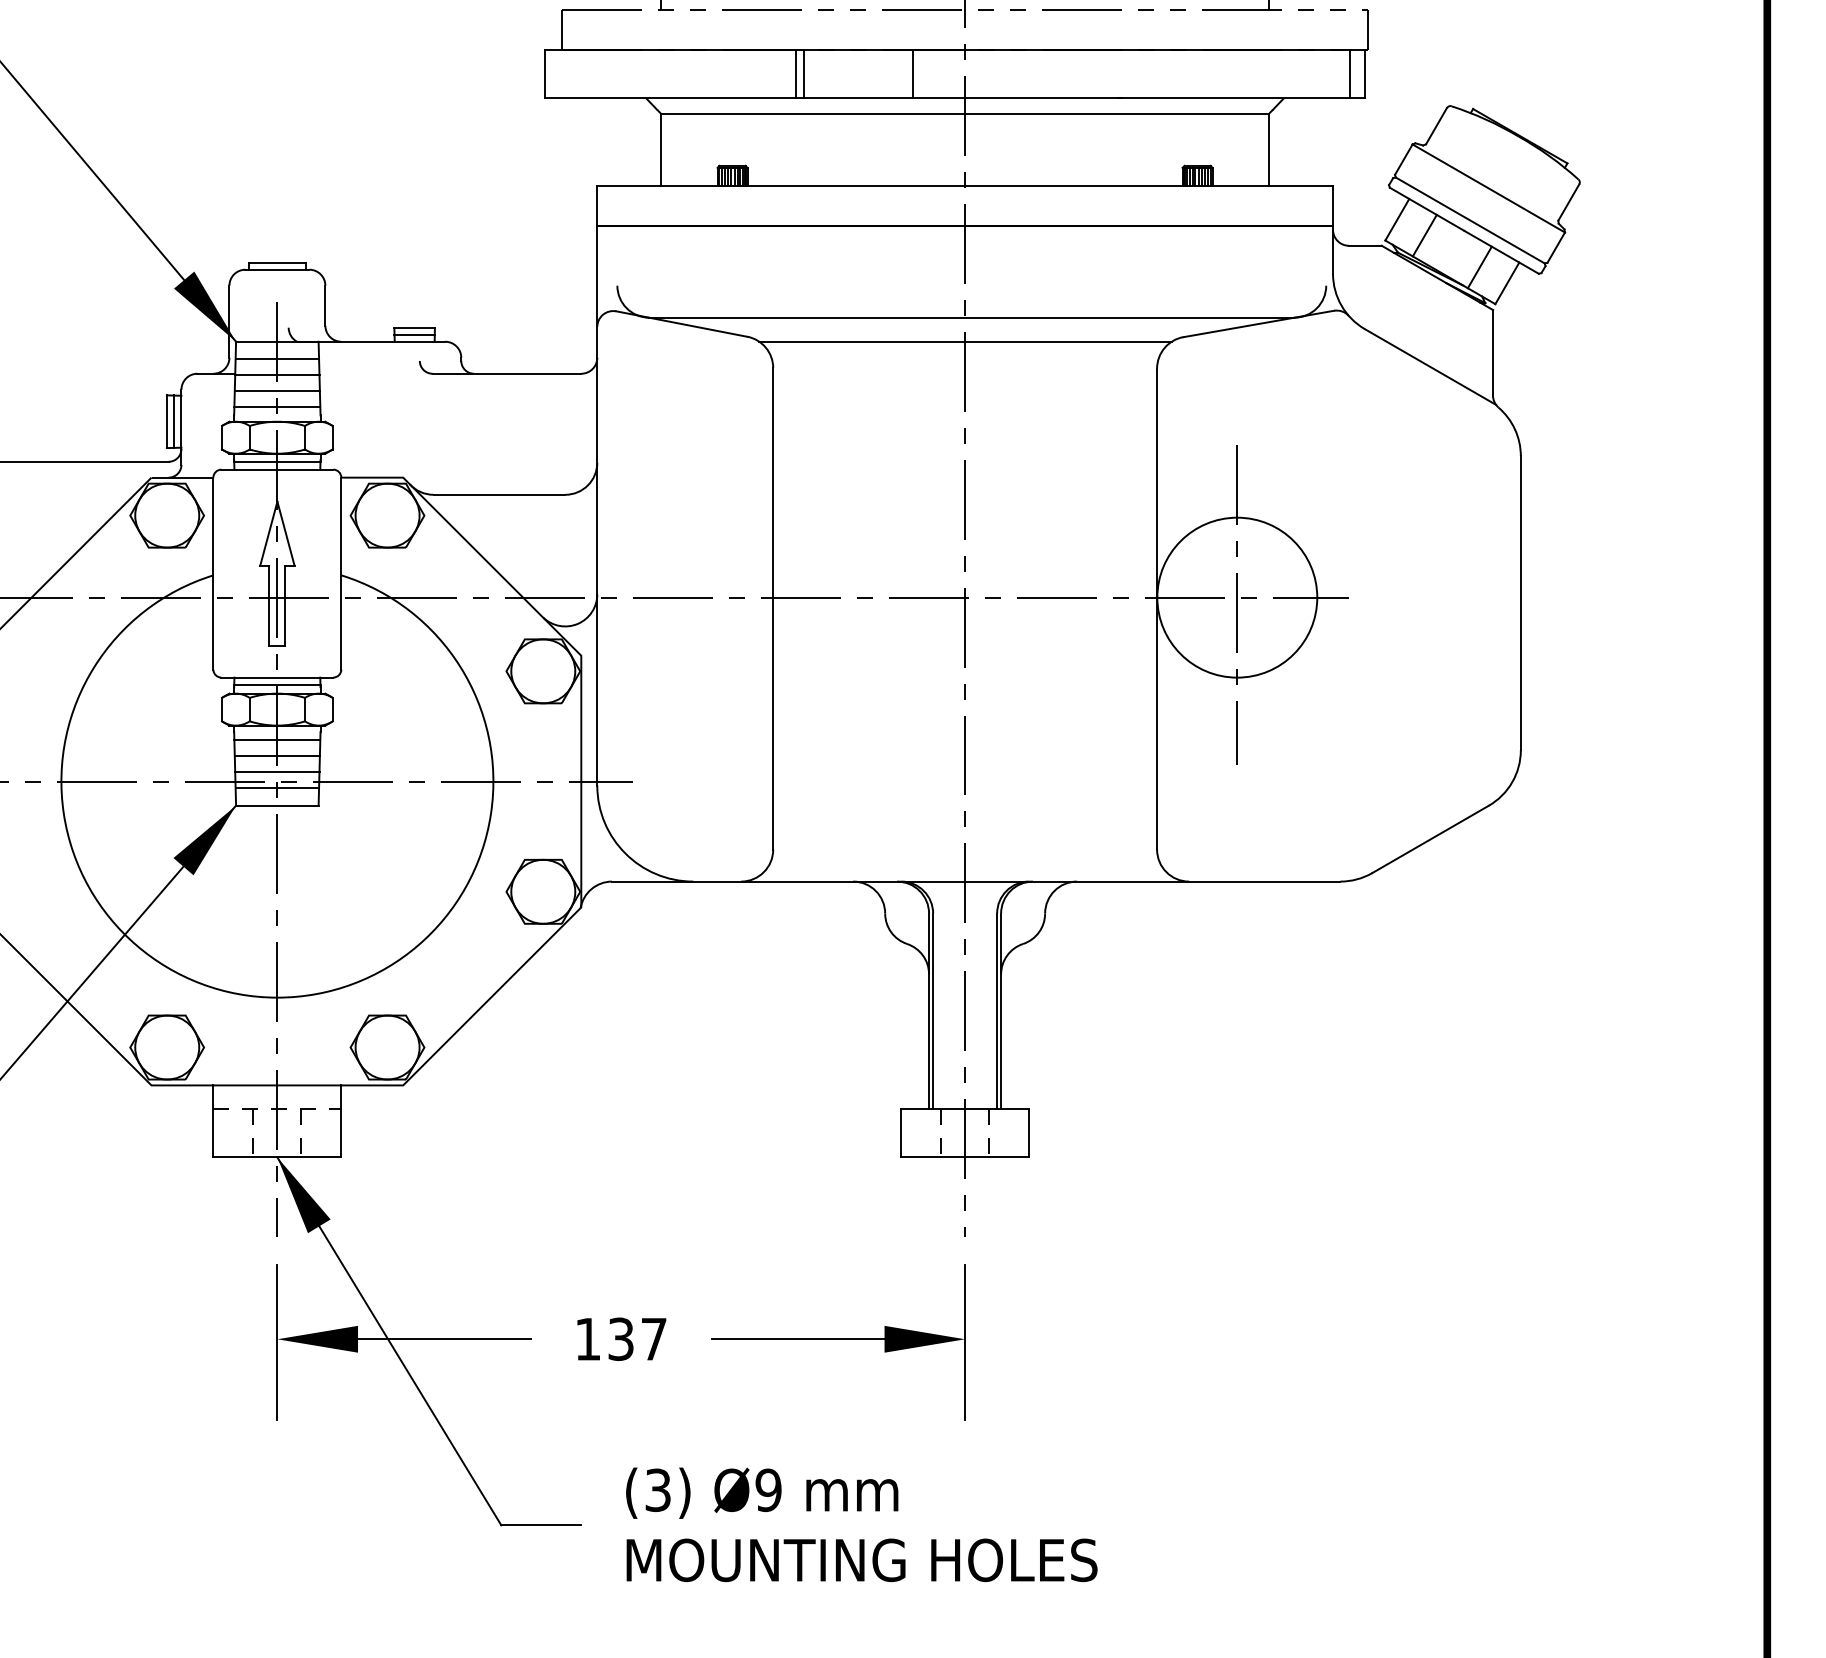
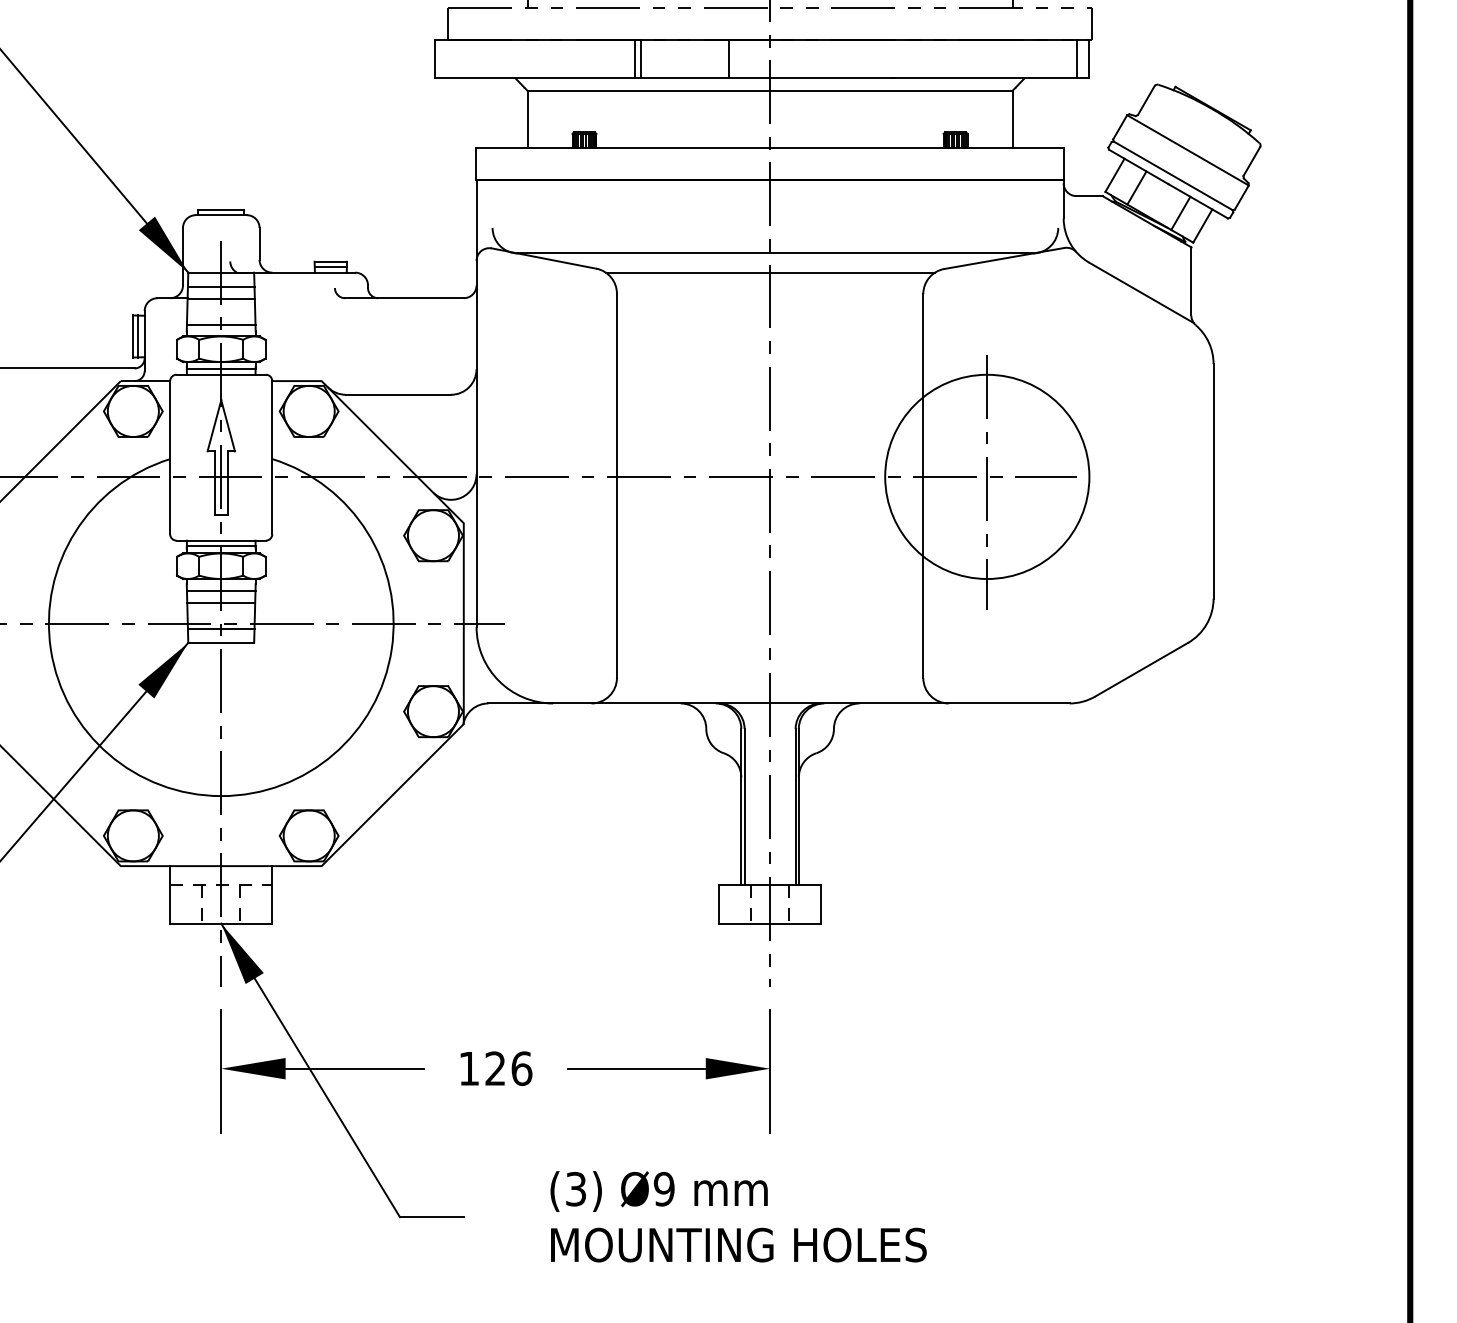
line: (277, 391) -> (221, 312), removed
circle: (1237, 597) -> (987, 476), size x1.6
line: (276, 772) -> (220, 616), removed
text: (637, 1339) -> (508, 1068), 137 -> 126
text: (861, 1524) -> (738, 1216), moved

